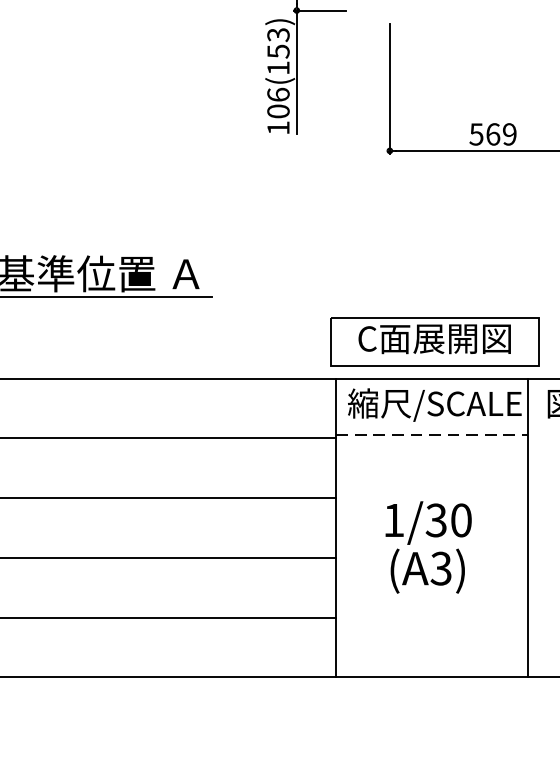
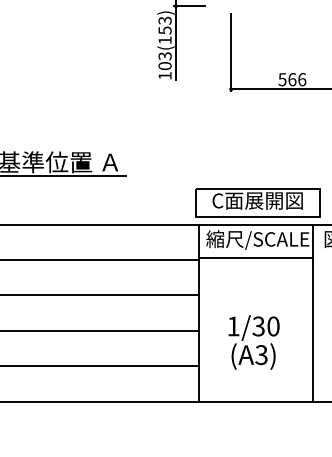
text: (277, 95) -> (164, 56), 106(153) -> 103(153)
text: (510, 134) -> (302, 79), 569 -> 566
line: (432, 436) -> (256, 258), dashed -> solid
text: (427, 547) -> (253, 342), moved

